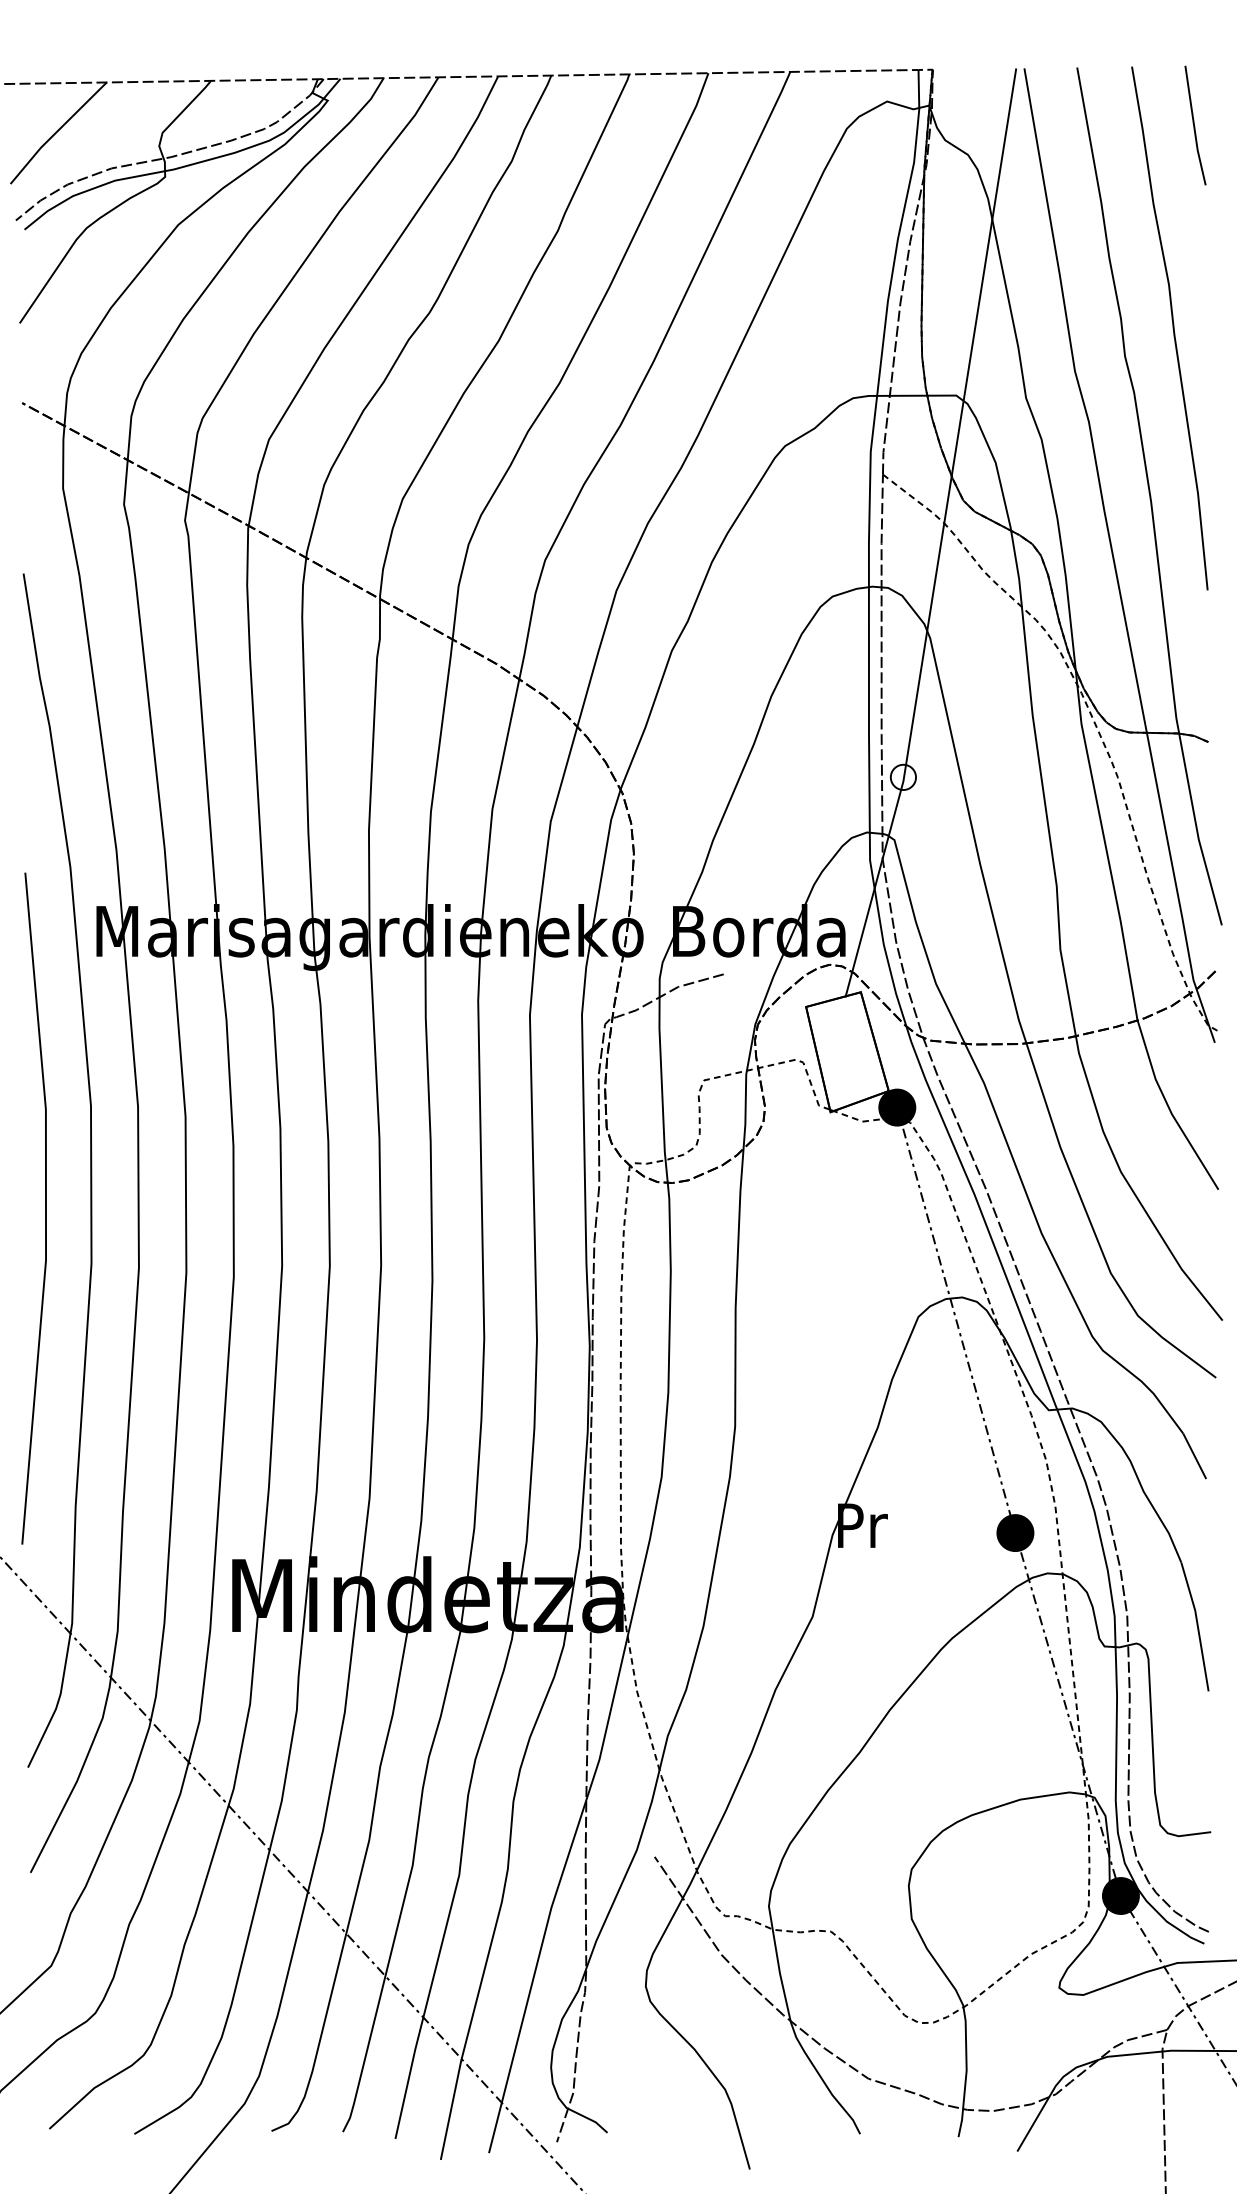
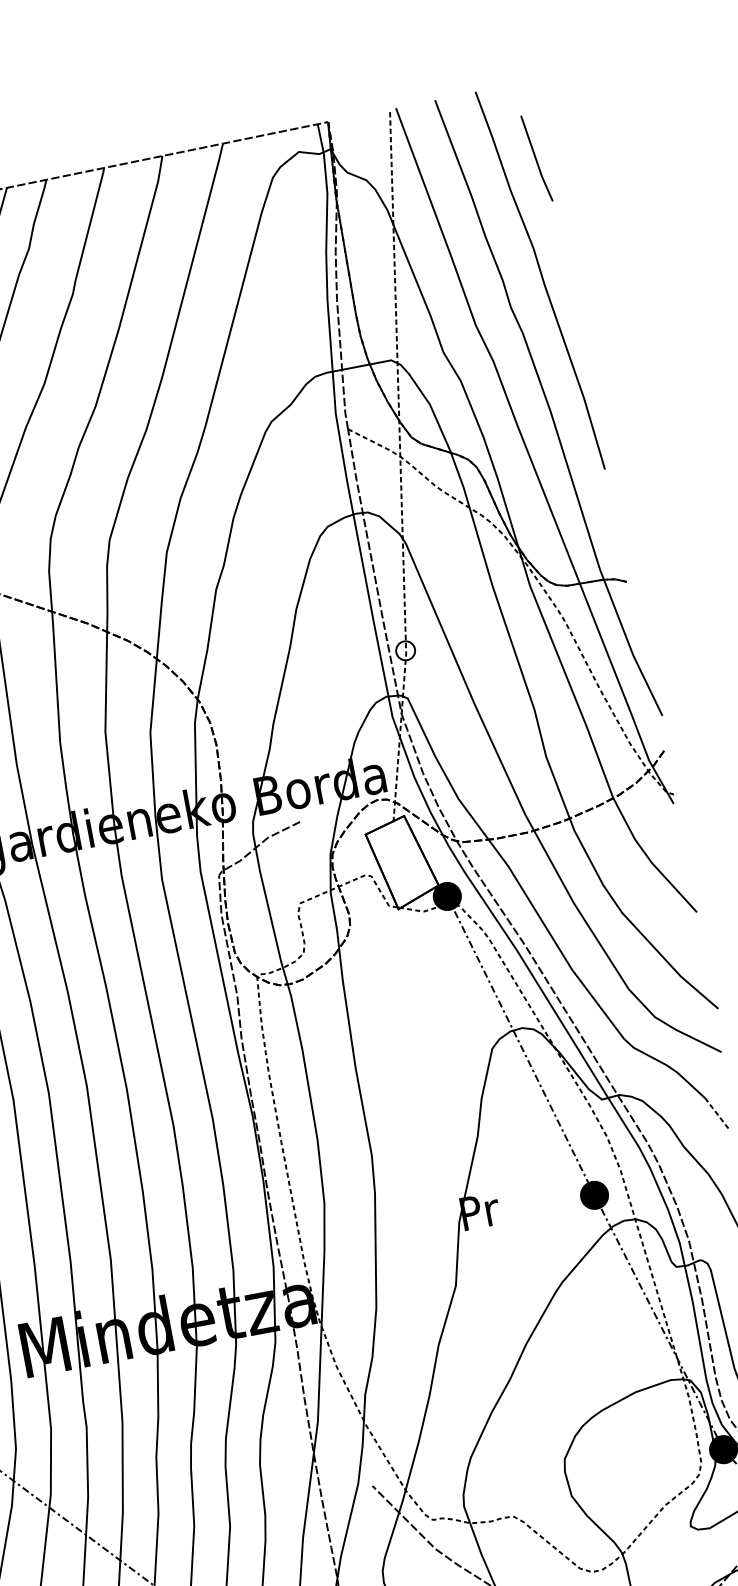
line: (1194, 125) -> (536, 158), moved
line: (942, 535) -> (400, 465), solid -> dashed
line: (1194, 1455) -> (716, 1112), solid -> dashed

